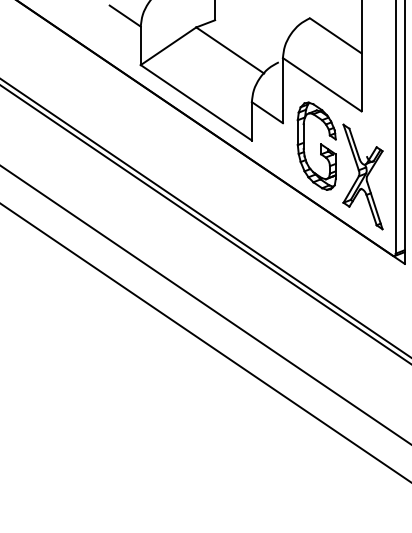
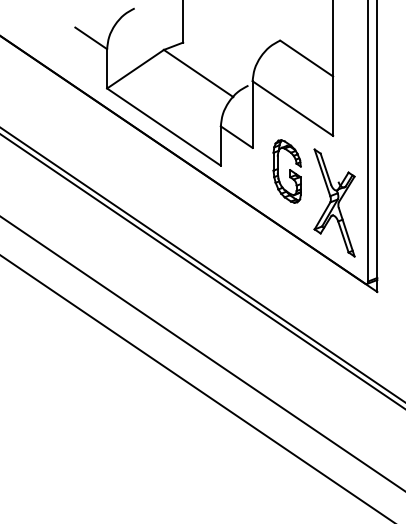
part: (316, 145) -> (286, 170), size x0.7

